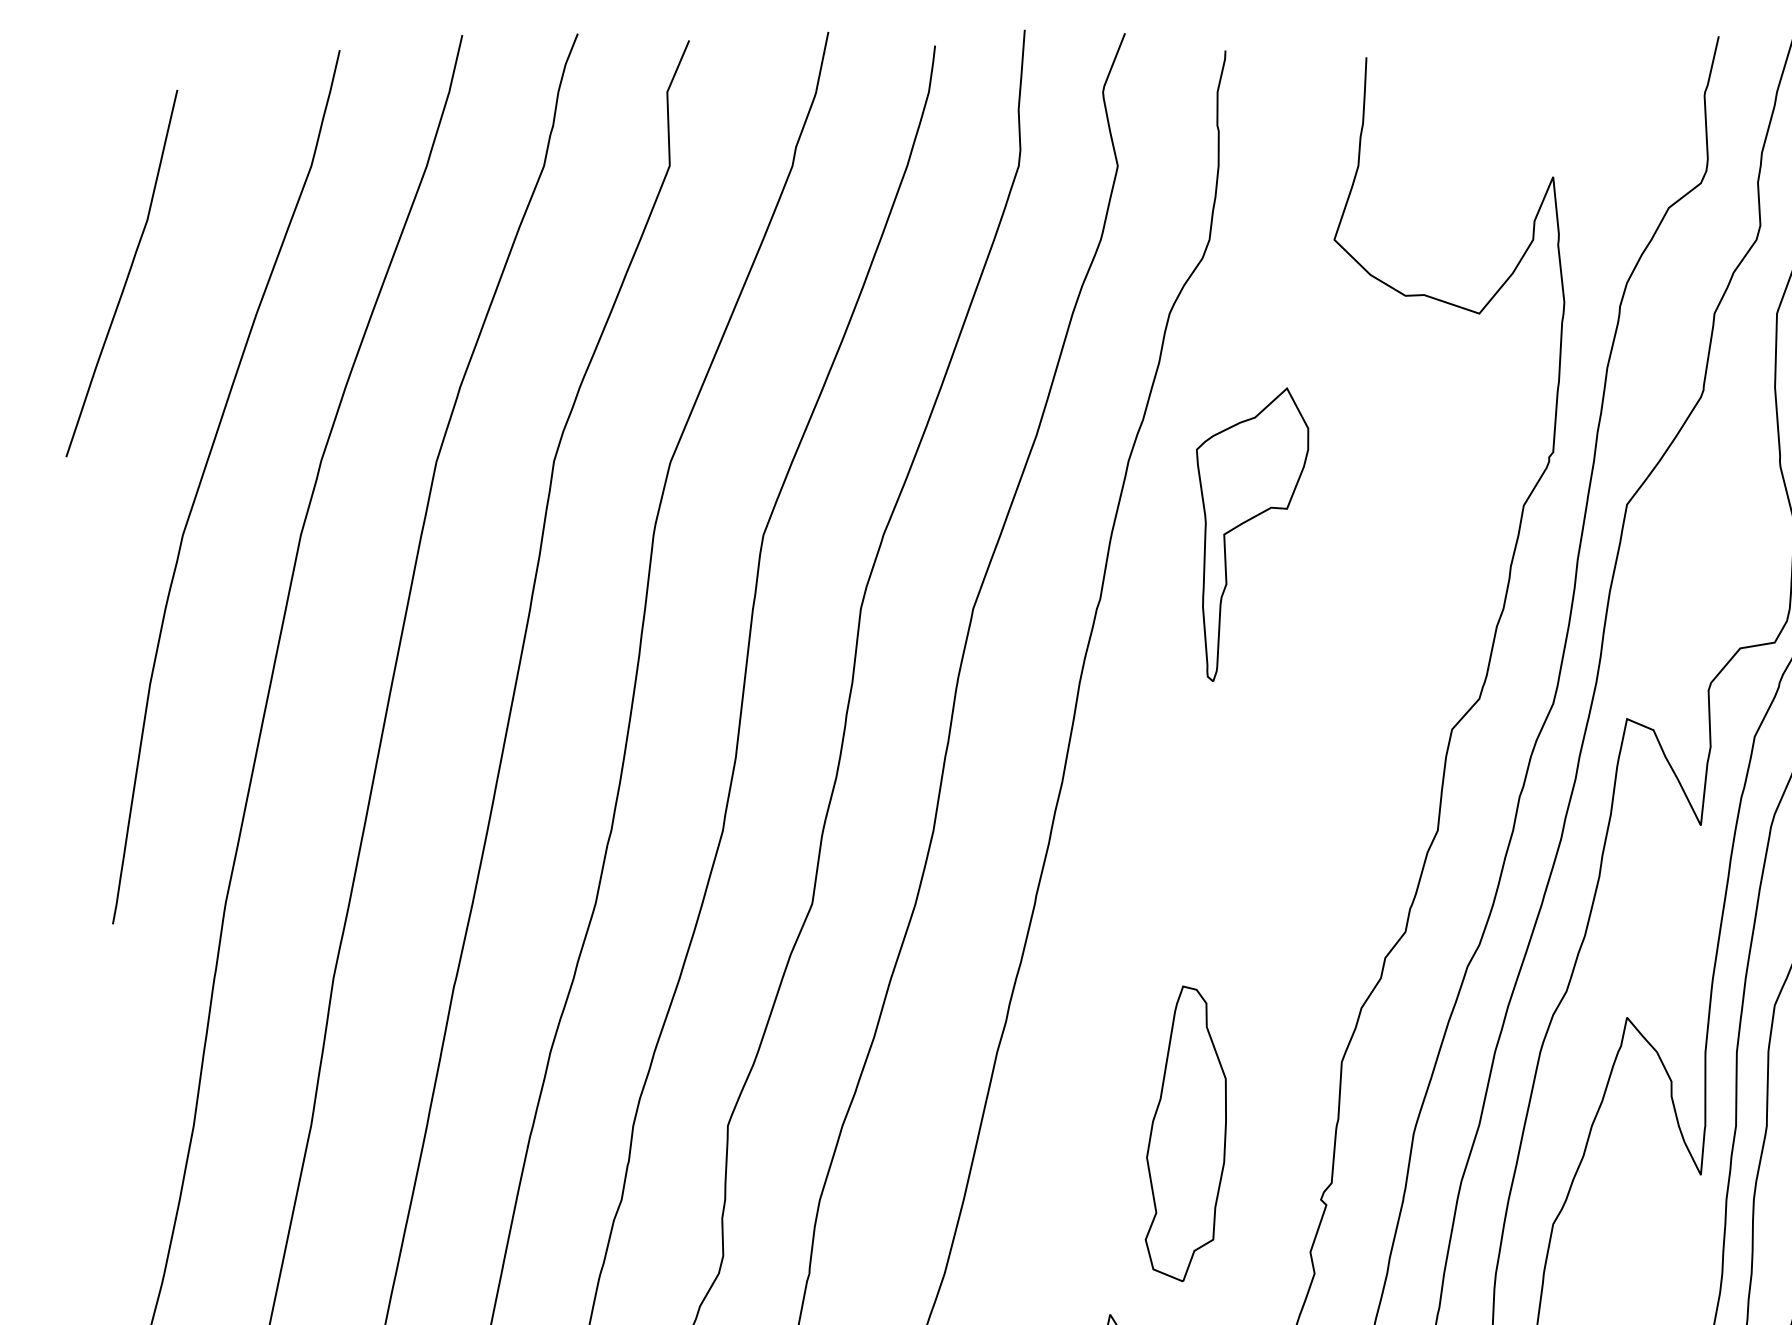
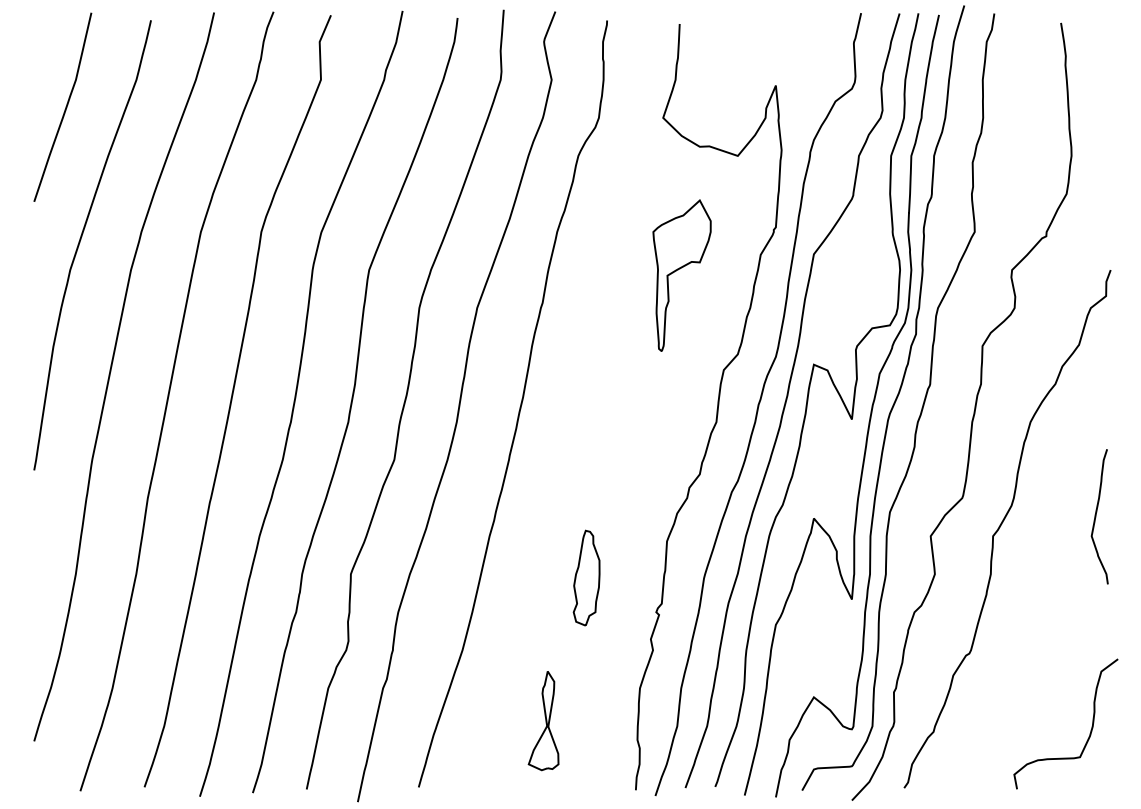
curve: (127, 271) -> (65, 106), moved
part: (1251, 534) -> (681, 275), moved
part: (1185, 1132) -> (586, 577), size x0.62

